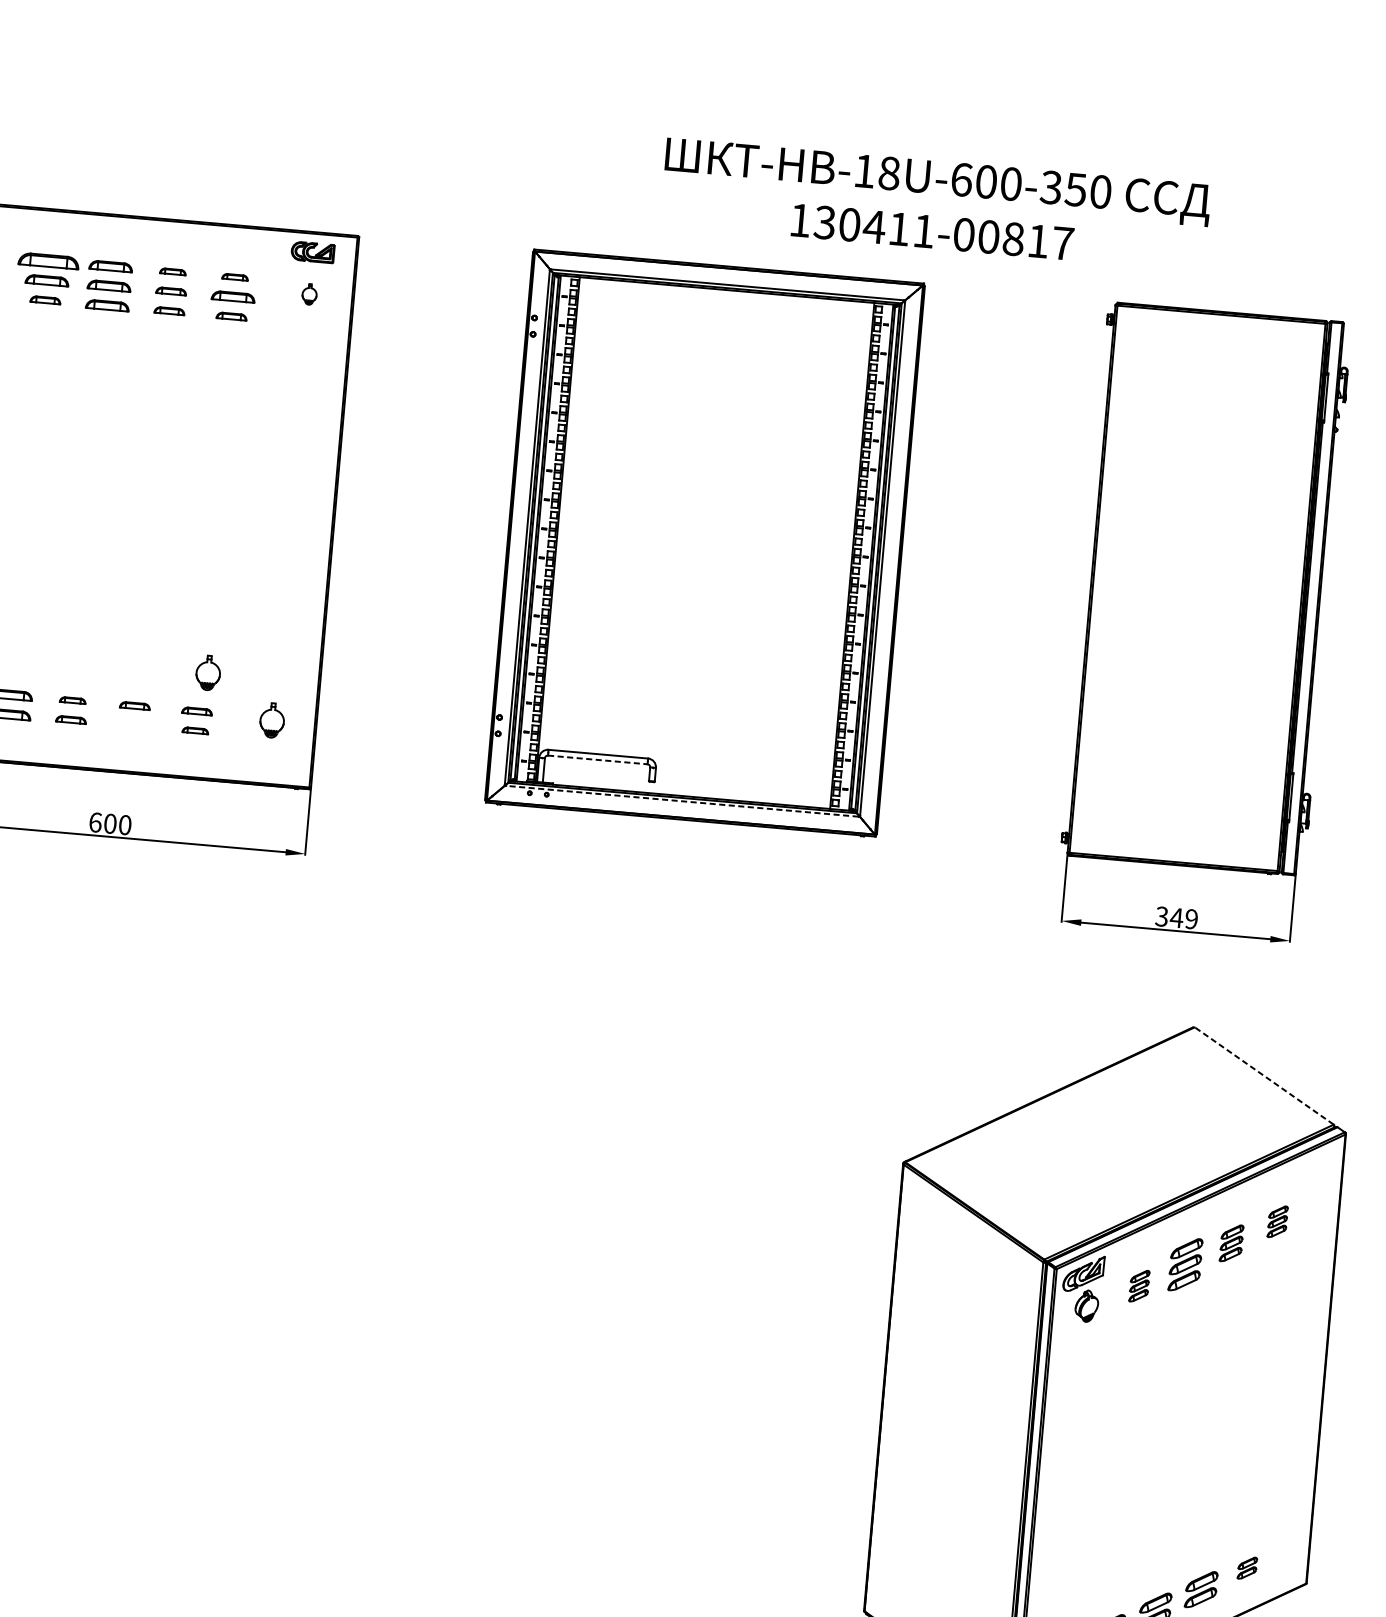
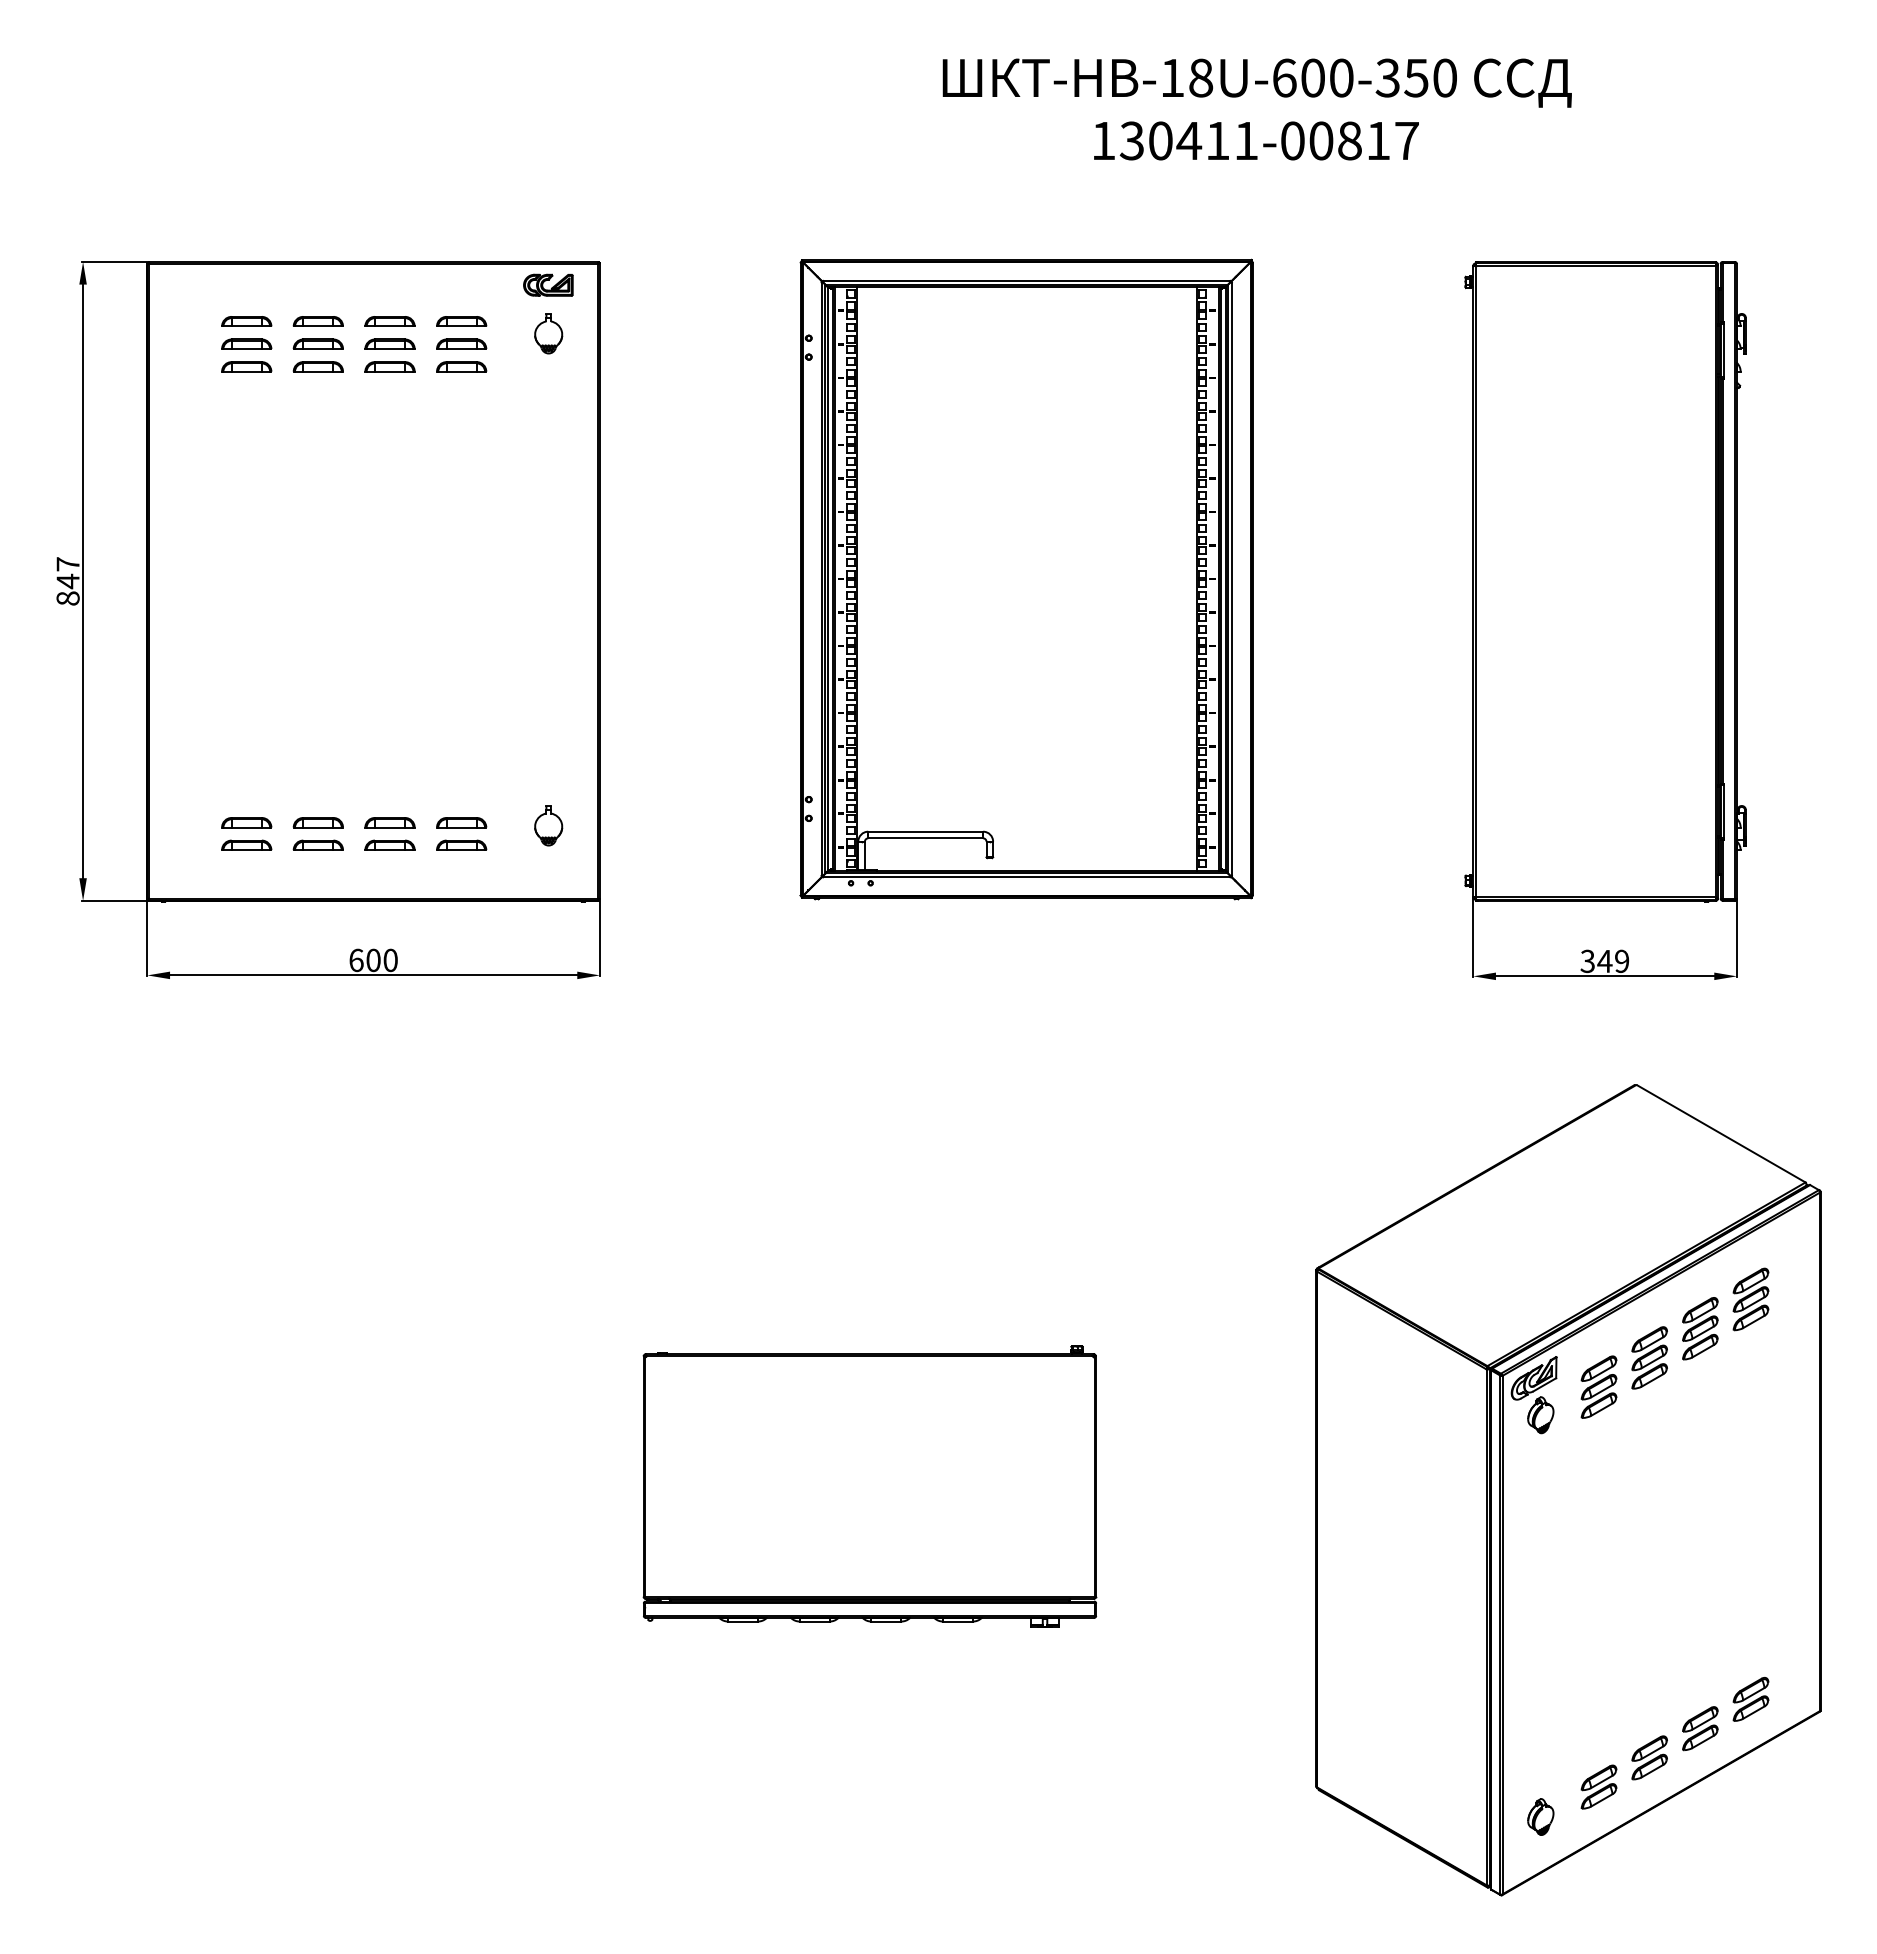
text: (935, 204) -> (1256, 109), moved
part: (48, 260) -> (246, 321), size x0.71
part: (172, 271) -> (389, 321), size x1.67
part: (234, 277) -> (461, 321), size x1.67
part: (170, 290) -> (389, 343), size x1.43
part: (309, 294) -> (548, 333), size x1.67
part: (45, 299) -> (246, 366), size x1.43
part: (169, 310) -> (389, 366), size x1.43
part: (231, 316) -> (461, 366), size x1.43
part: (208, 672) -> (470, 777), removed
part: (72, 700) -> (317, 822), size x1.67
part: (134, 705) -> (389, 822), size x1.43
part: (196, 711) -> (461, 822), size x1.43
part: (70, 719) -> (317, 844), size x1.43
part: (132, 724) -> (389, 844), added
part: (195, 730) -> (461, 844), size x1.67
line: (598, 760) -> (926, 838), dashed -> solid
line: (682, 801) -> (1026, 877), dashed -> solid
line: (1264, 1076) -> (1721, 1134), dashed -> solid
part: (1277, 1221) -> (1750, 1299), size x1.67
part: (1231, 1243) -> (1700, 1328), size x1.43
part: (1138, 1285) -> (1598, 1386), size x1.67
part: (500, 1317) -> (869, 1486), added
part: (1246, 1568) -> (1750, 1699), size x1.67

